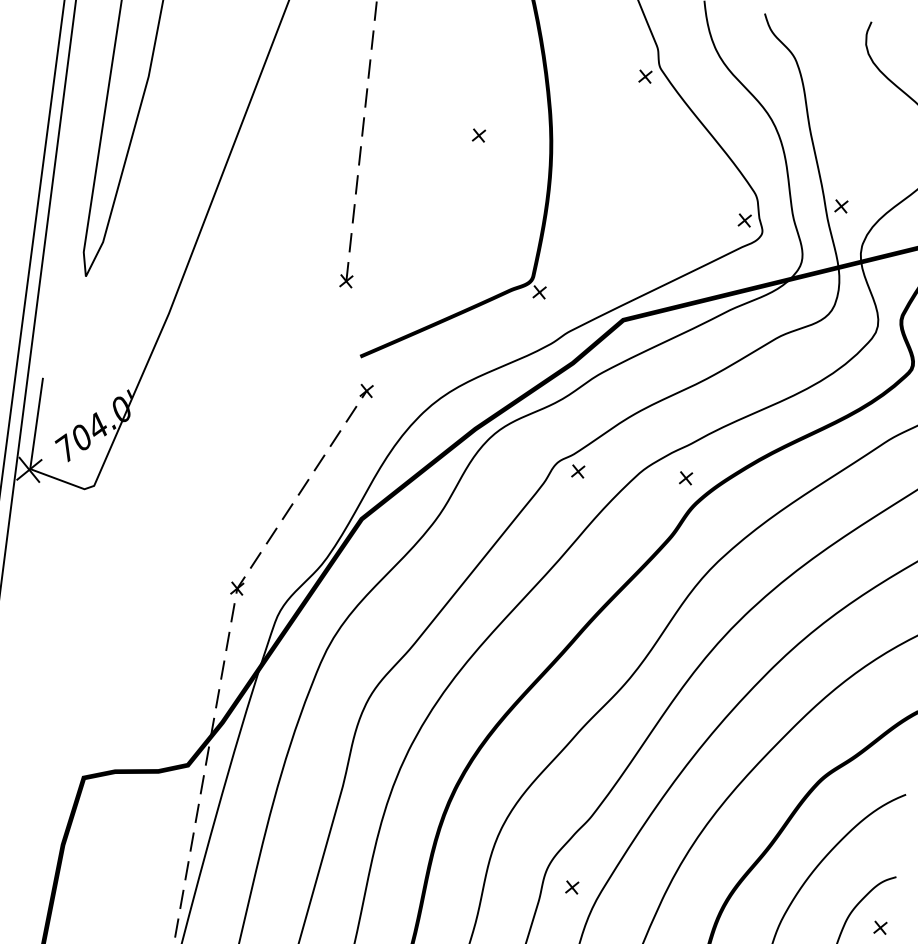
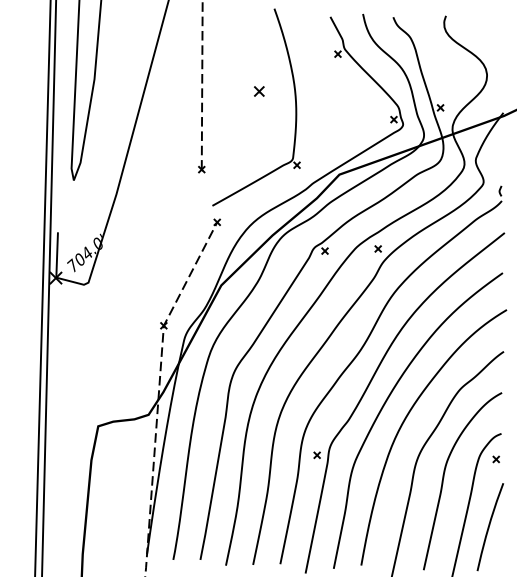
part: (479, 135) -> (259, 91), size x1.6
part: (570, 887) -> (316, 455), moved

